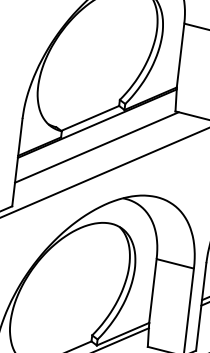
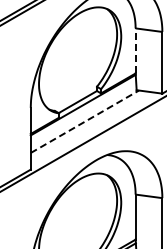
line: (180, 54) -> (135, 50), solid -> dashed
line: (97, 147) -> (85, 121), solid -> dashed

